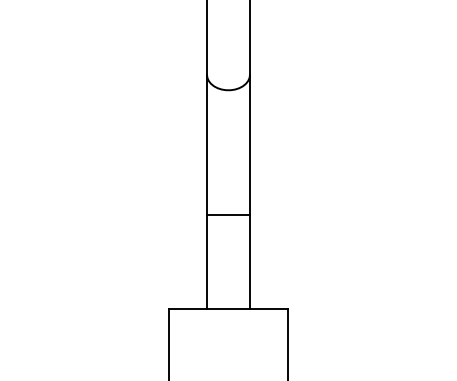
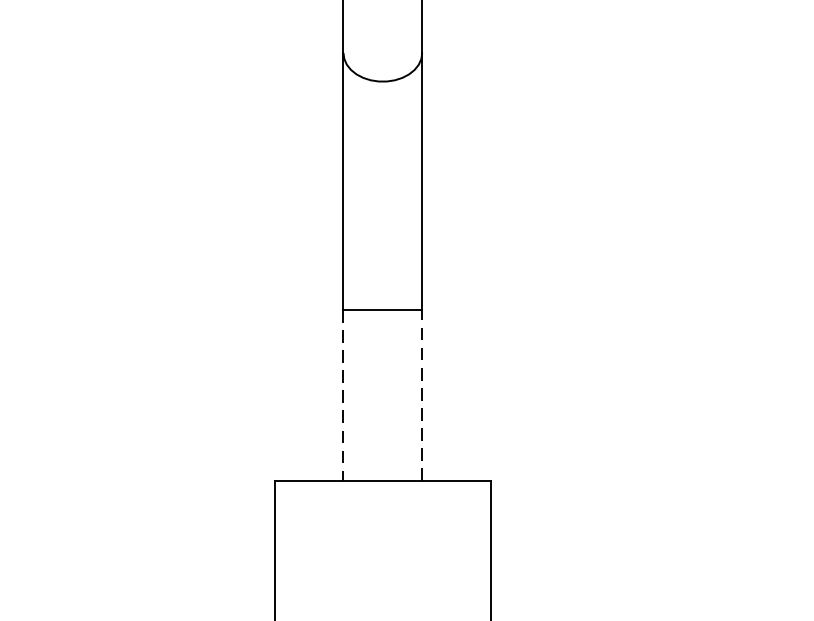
line: (206, 262) -> (342, 396), solid -> dashed
line: (250, 262) -> (423, 396), solid -> dashed

